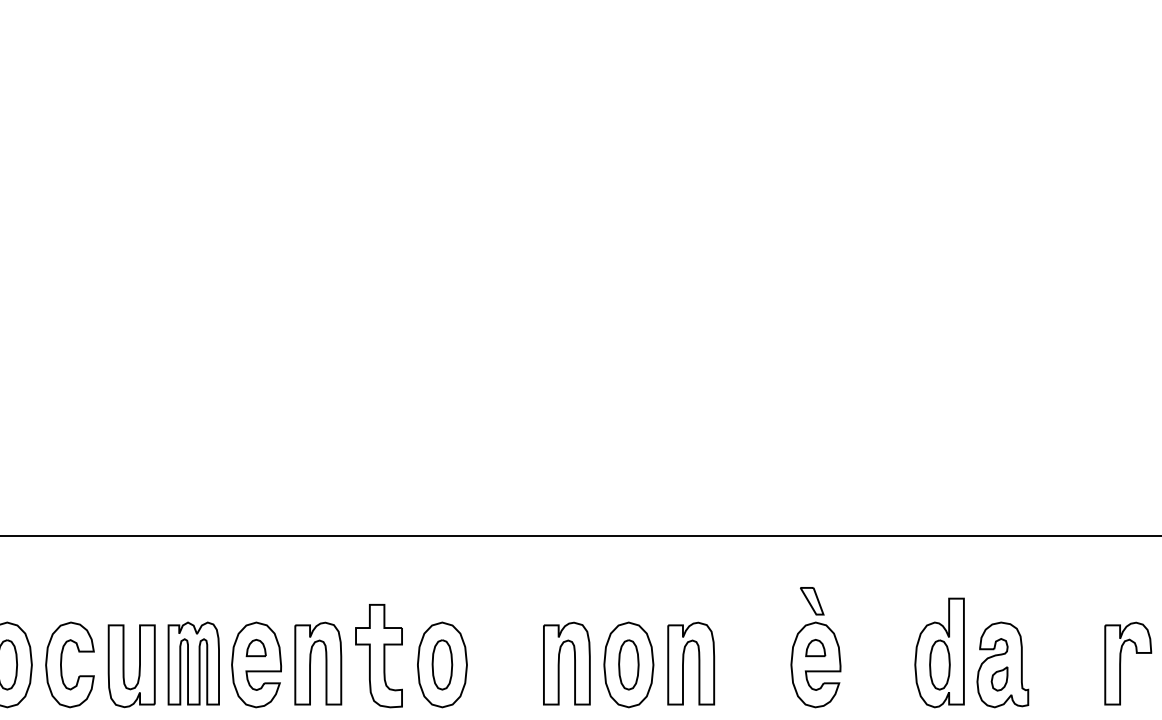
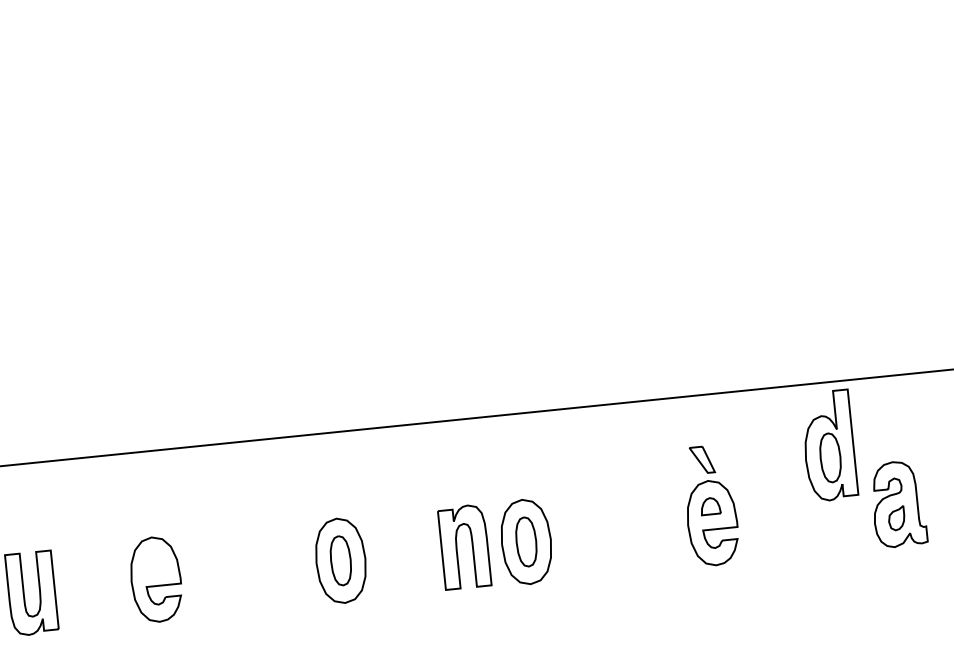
part: (255, 648) -> (153, 563), removed
part: (939, 652) -> (828, 445), moved
part: (378, 656) -> (276, 558), removed
part: (193, 663) -> (93, 584), removed
part: (325, 663) -> (224, 571), removed
part: (698, 663) -> (595, 533), removed

